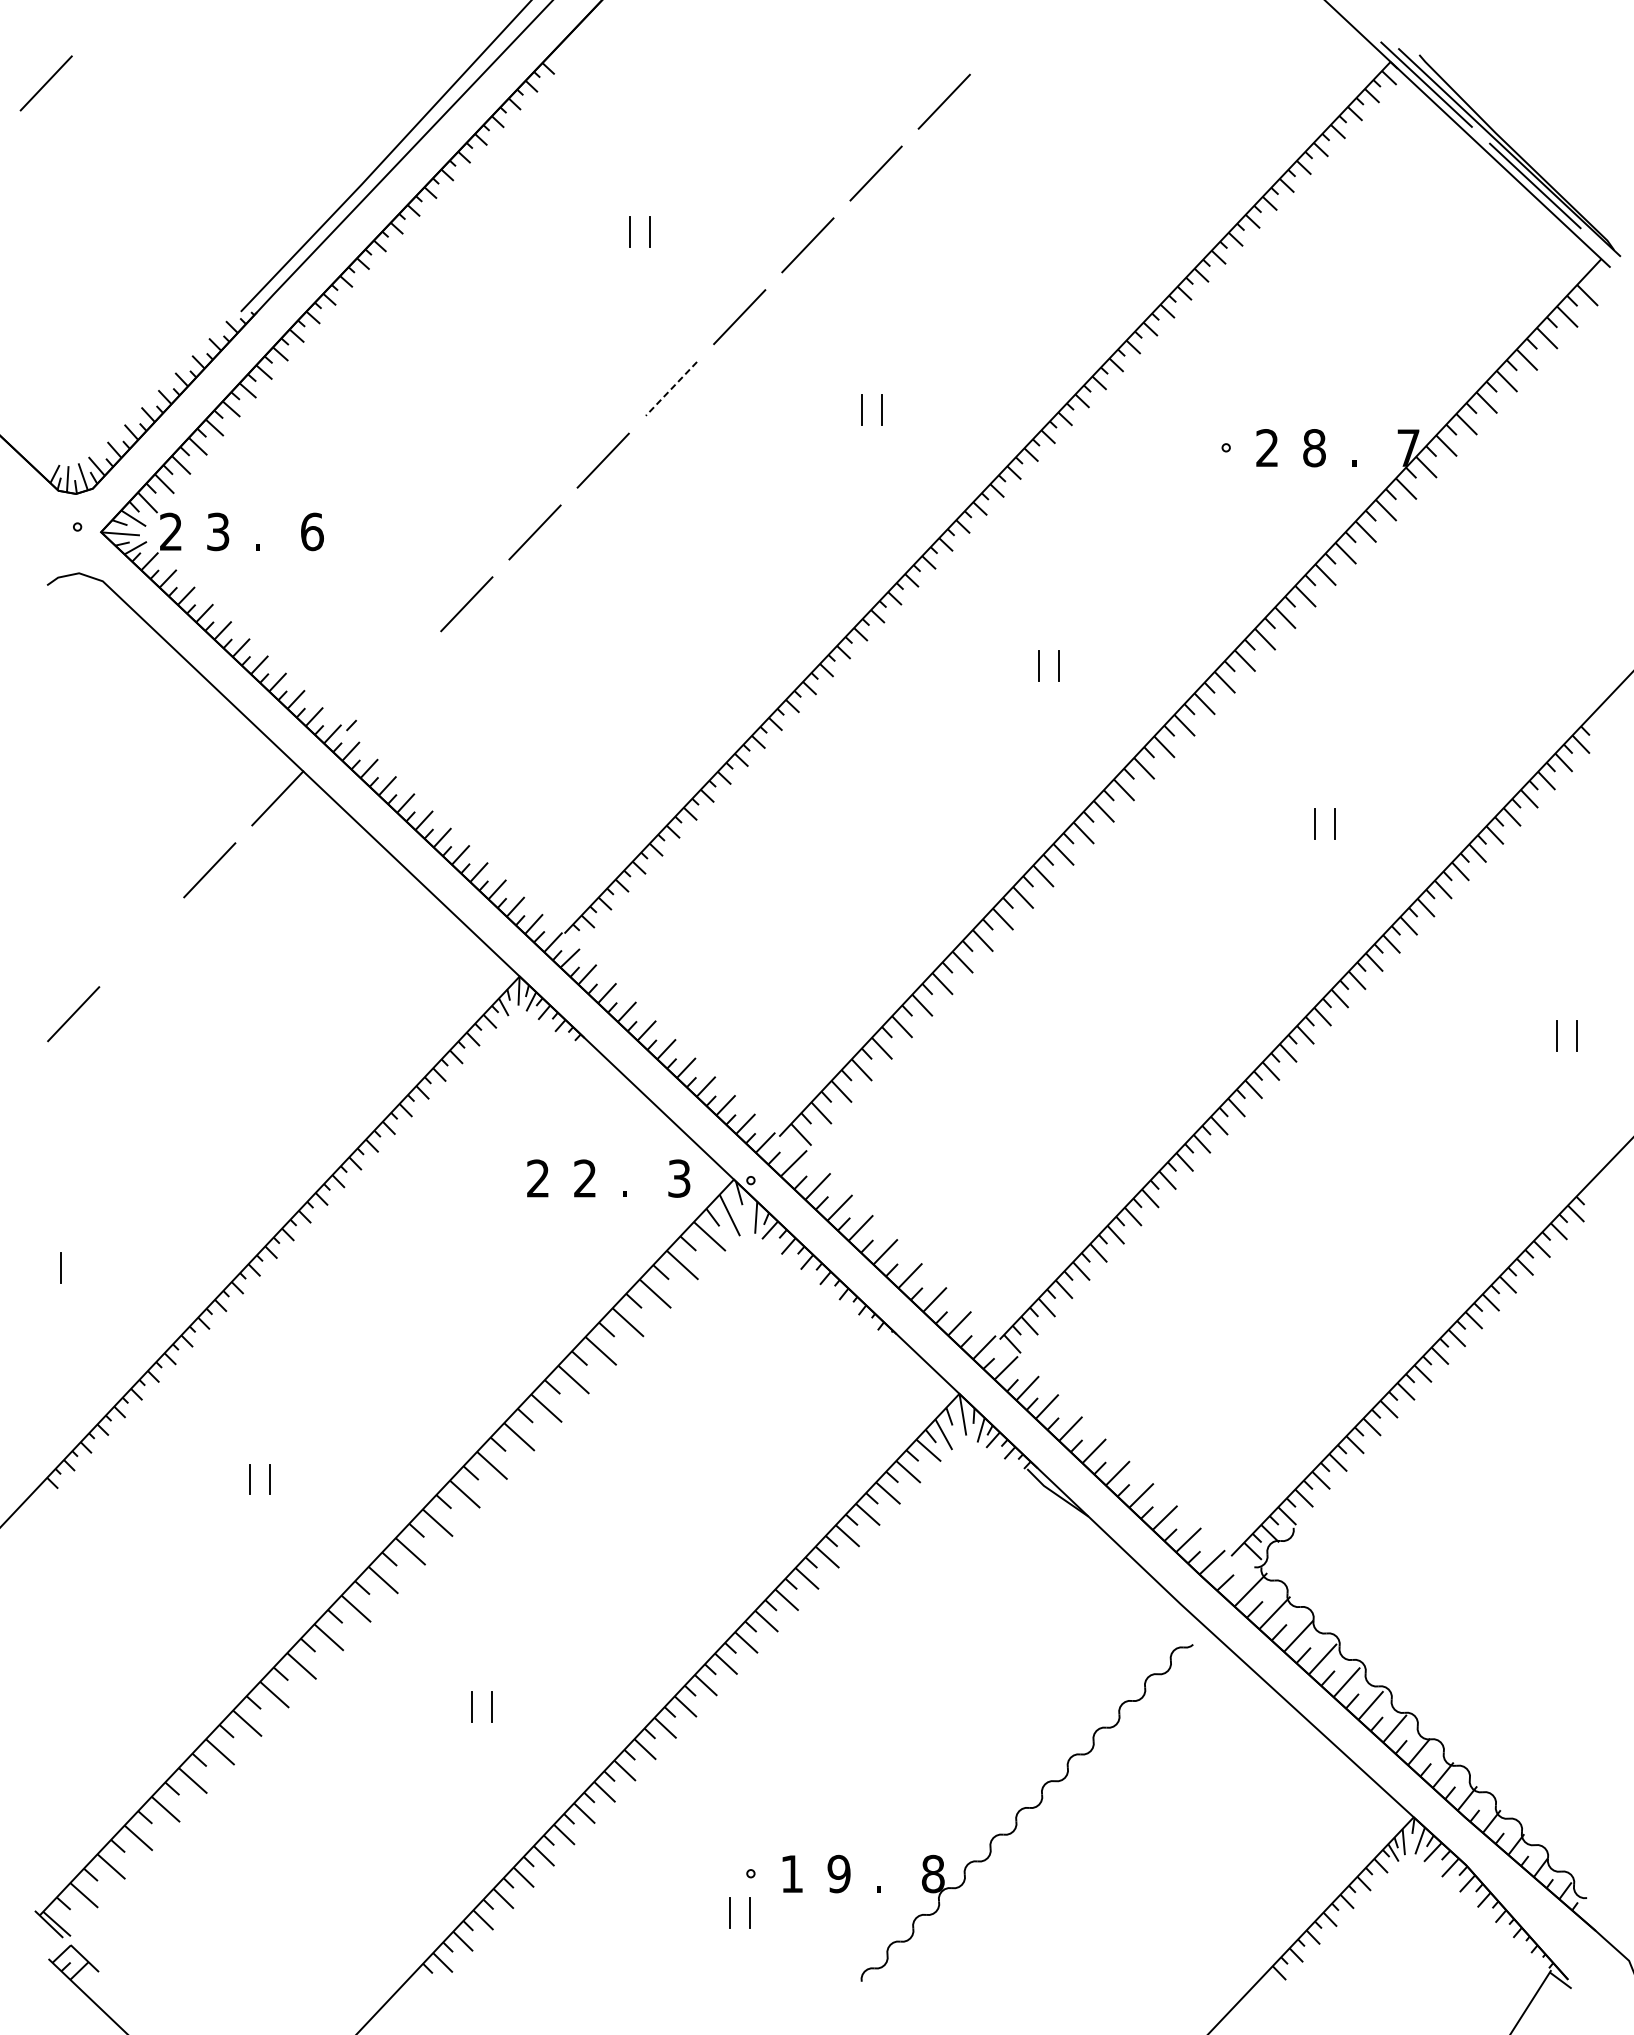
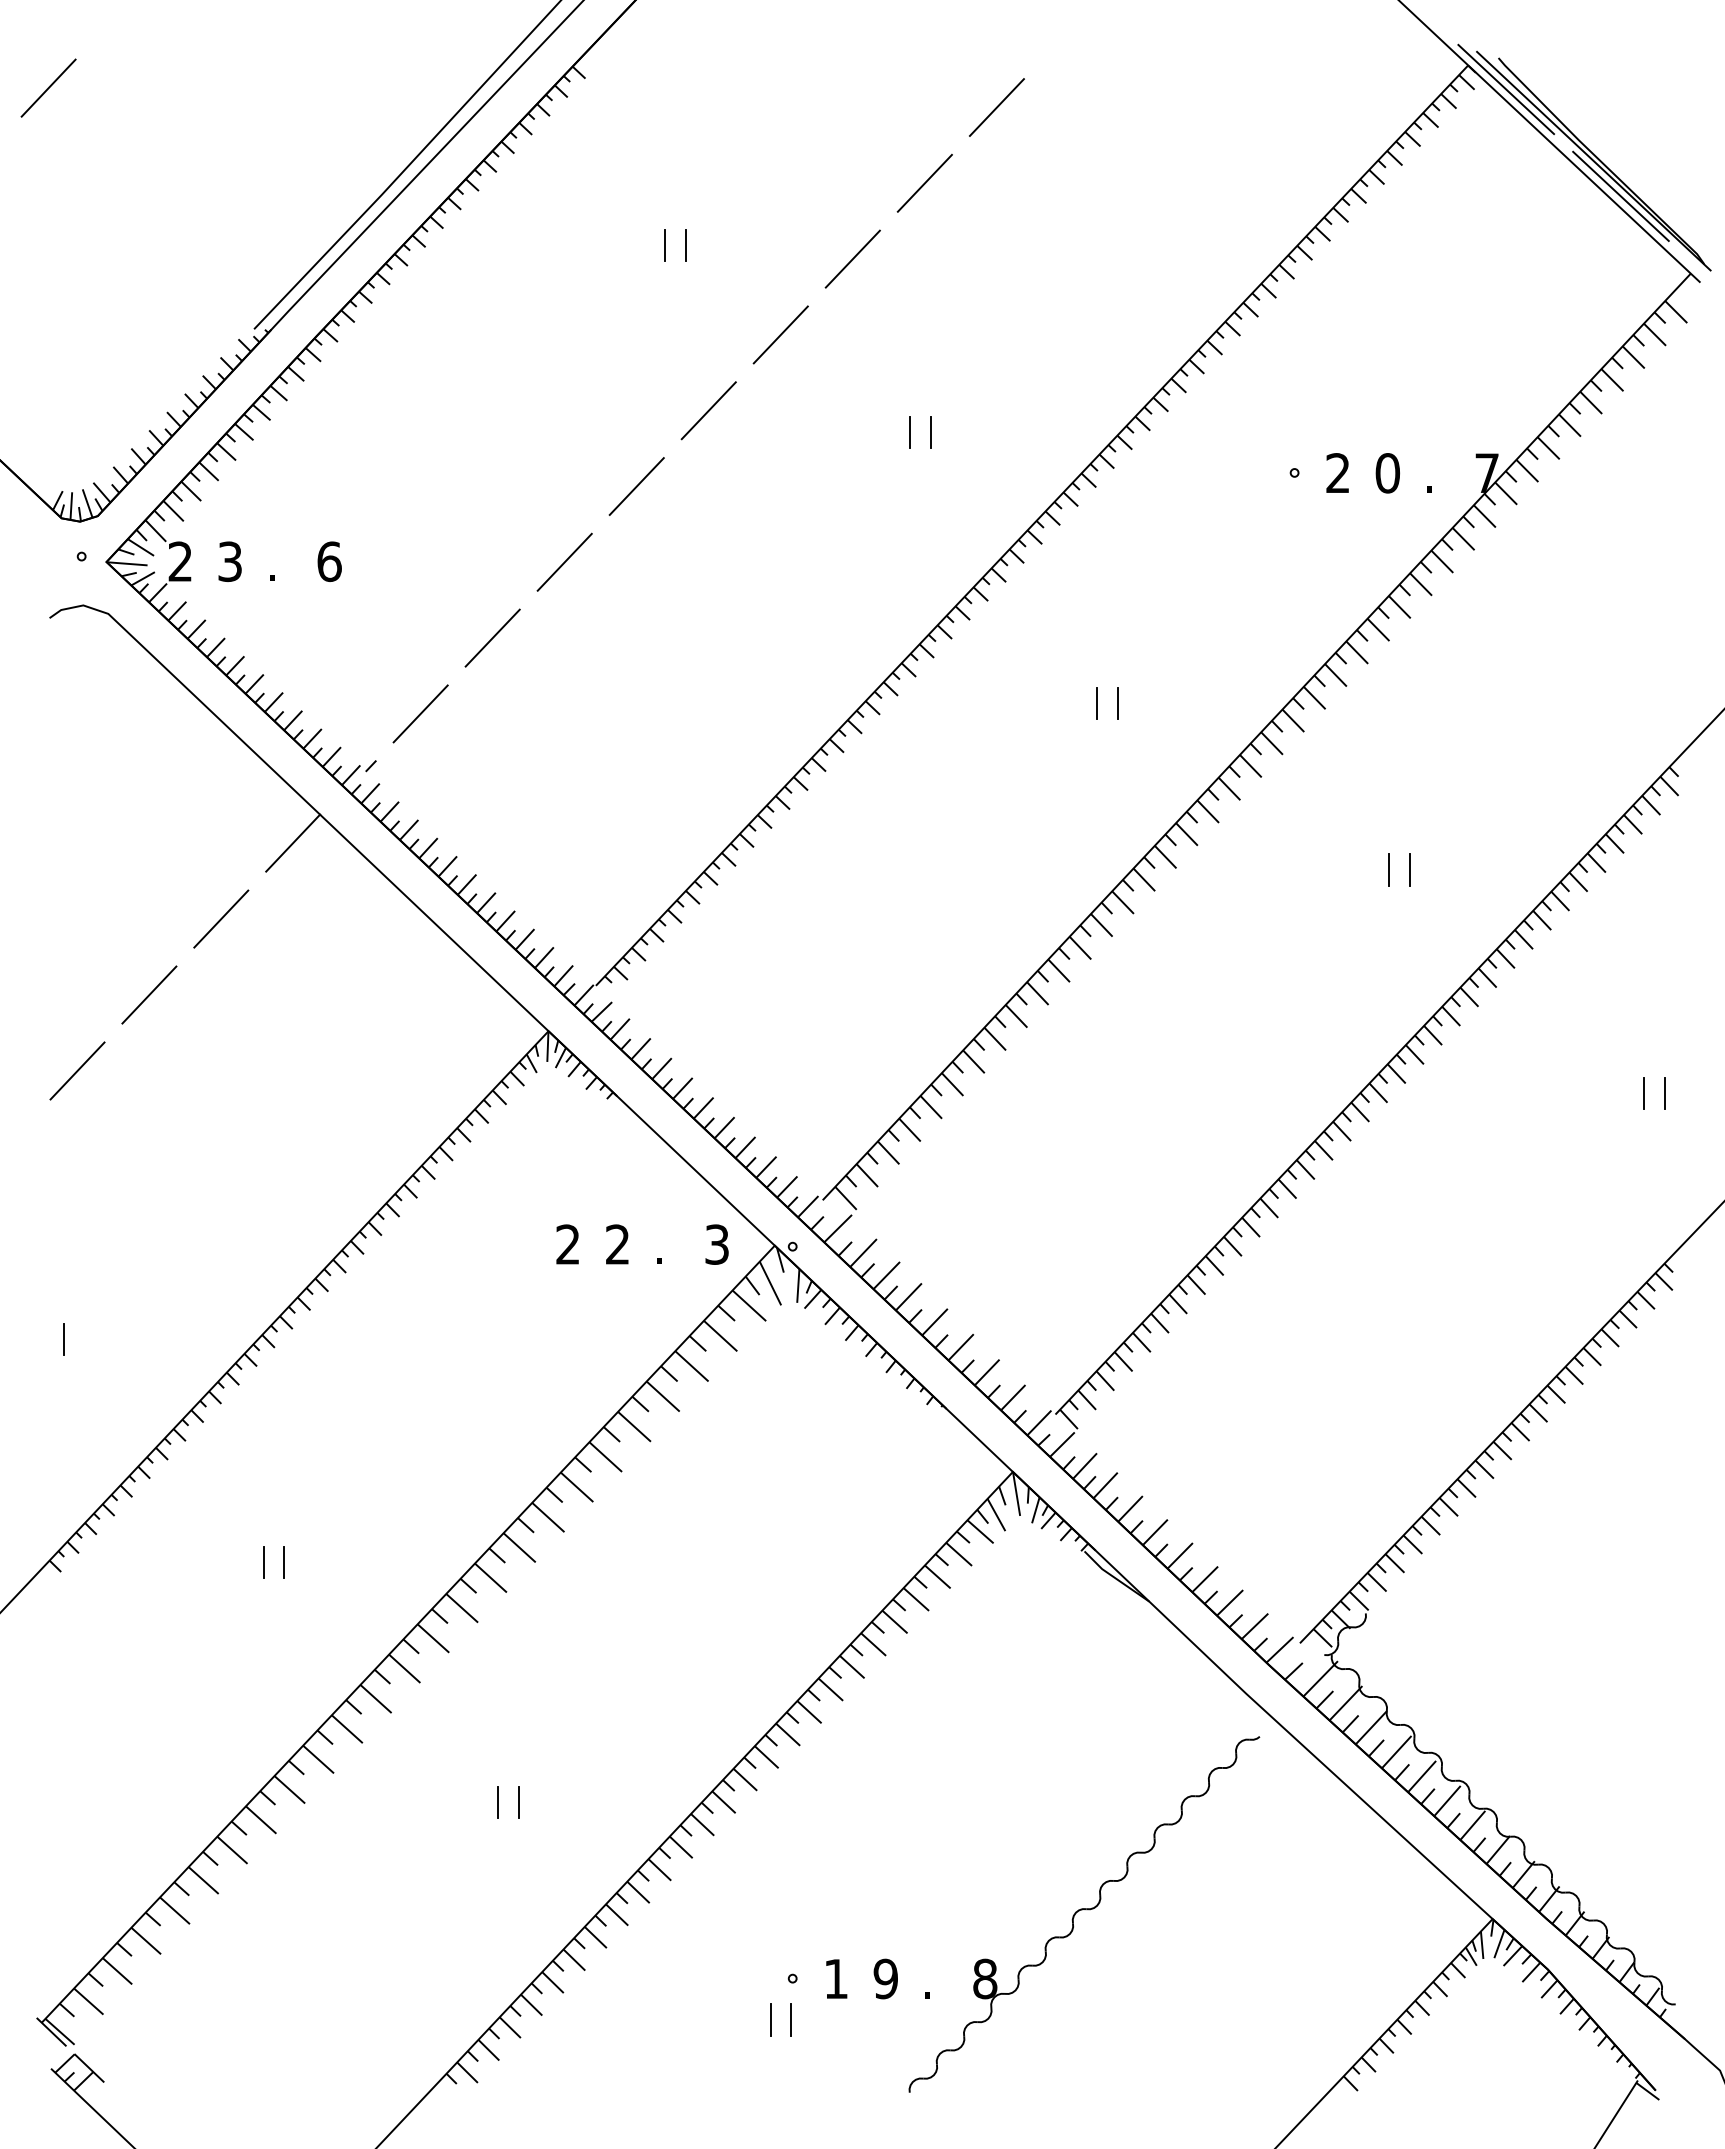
line: (671, 389) -> (708, 411), dashed -> solid
text: (1314, 448) -> (1387, 473), 8 -> 0
line: (398, 675) -> (420, 713), added
line: (141, 941) -> (149, 994), added

